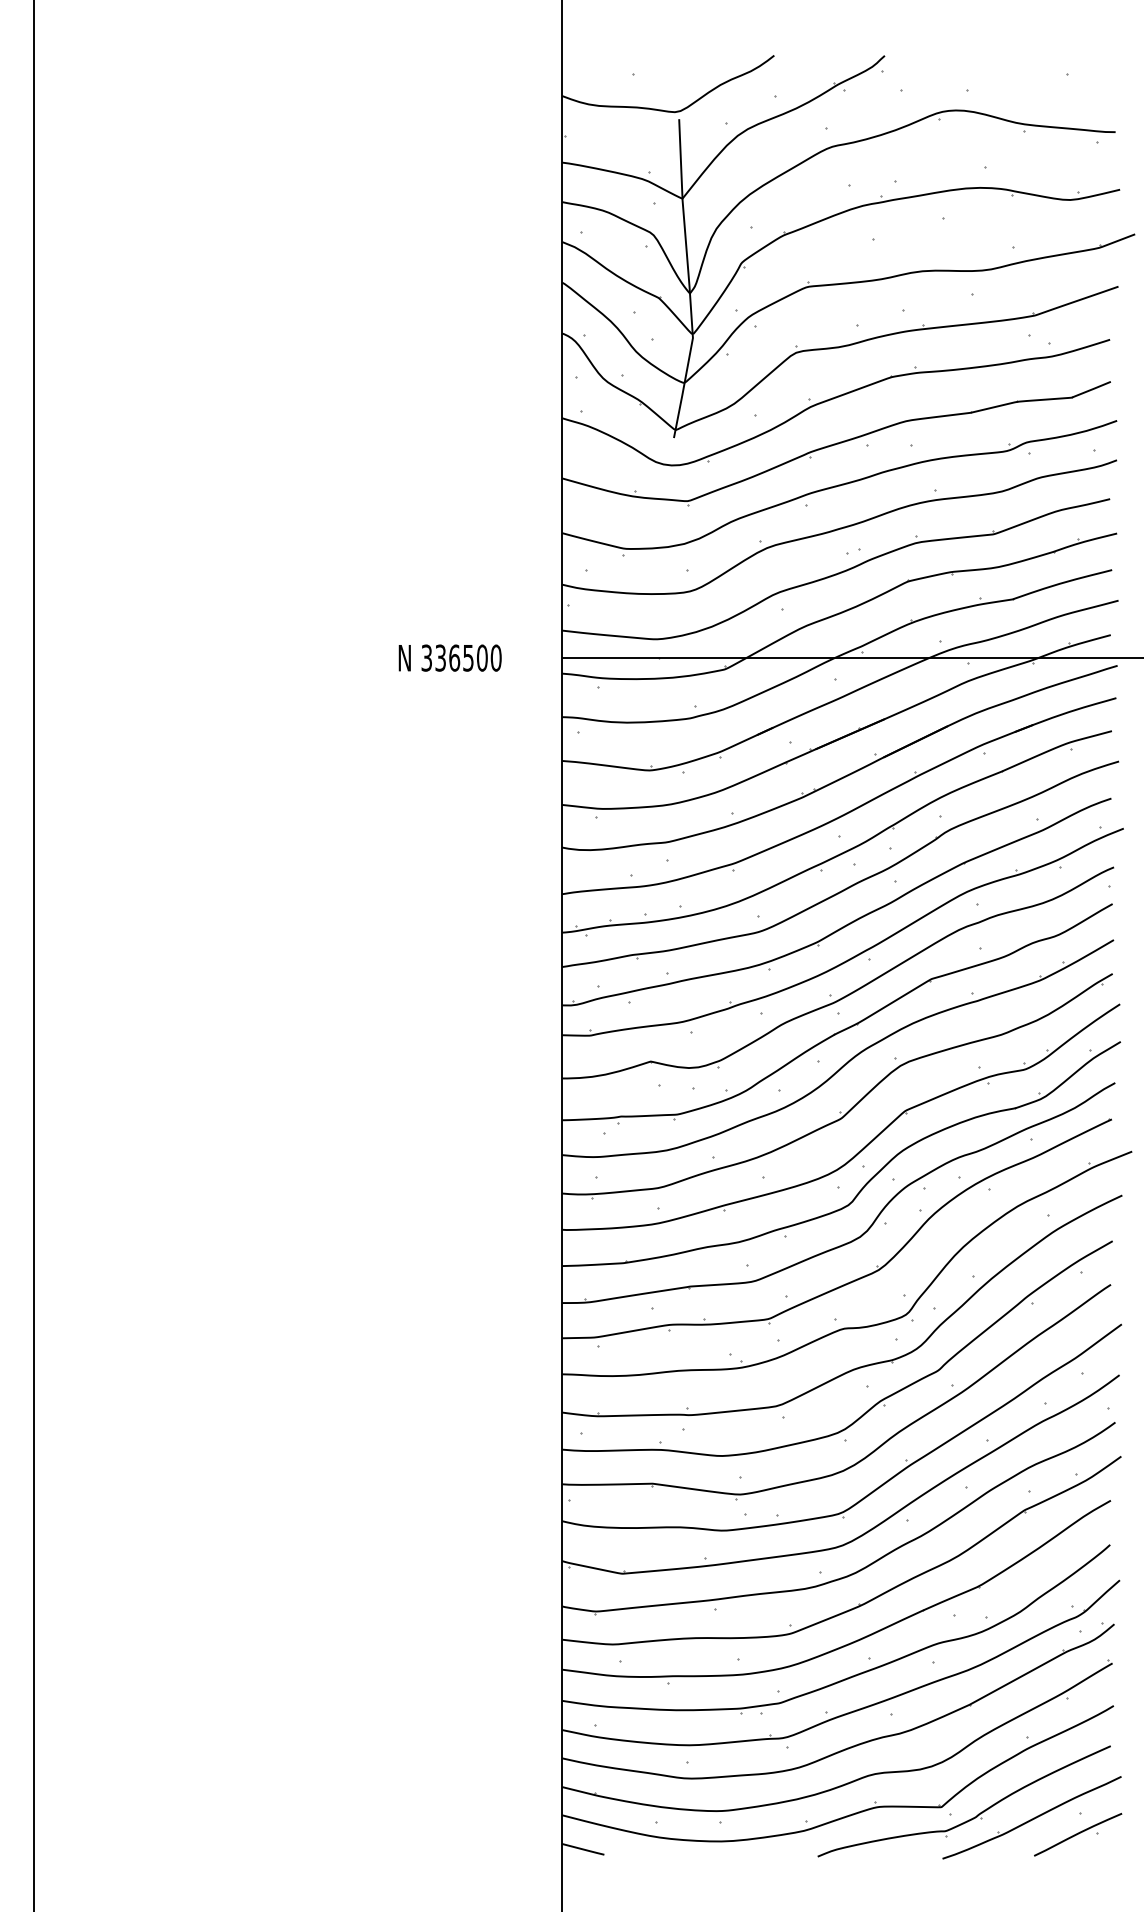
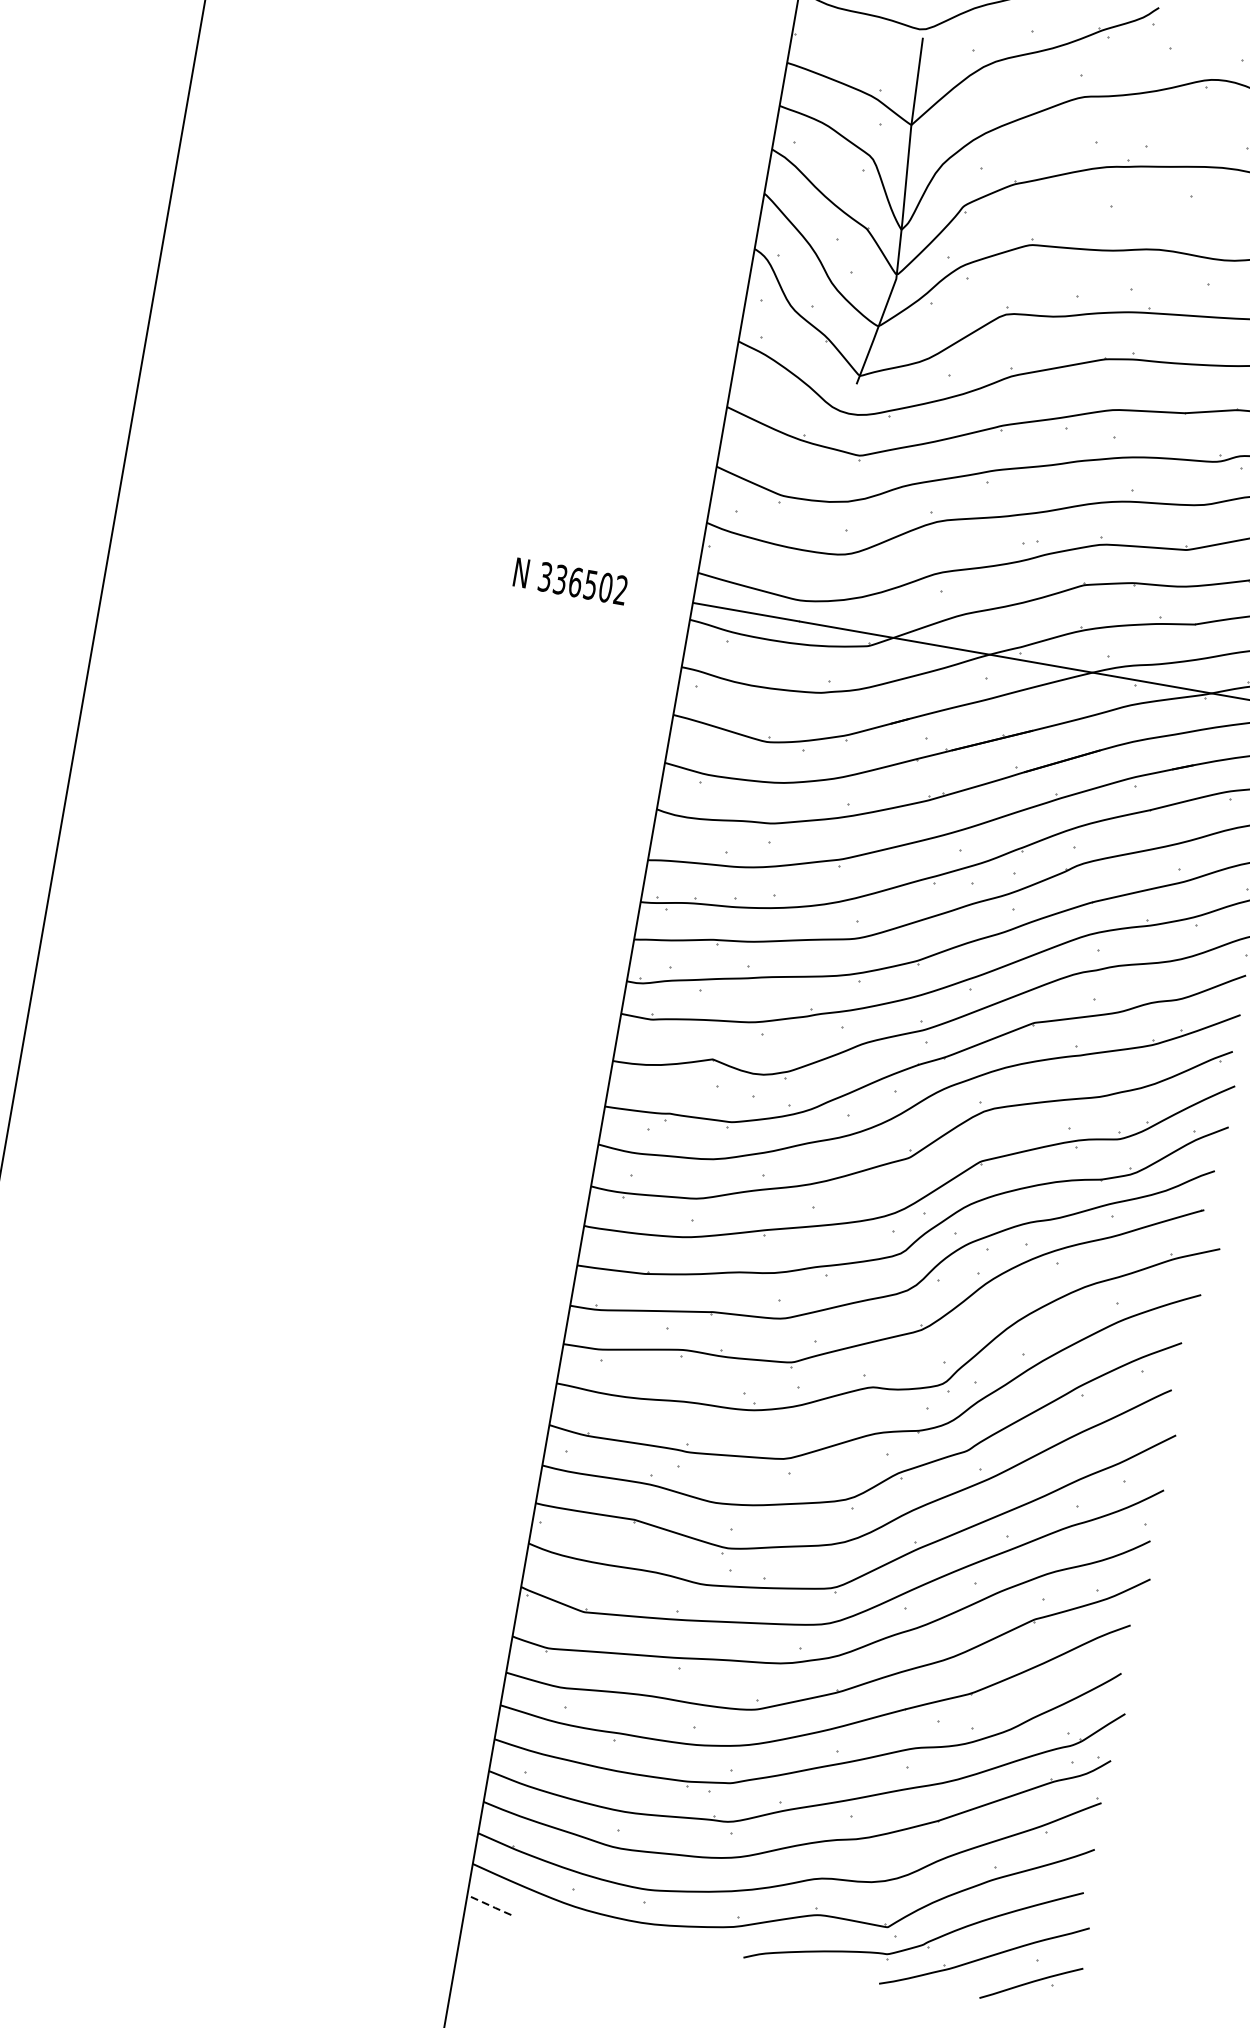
text: (495, 657) -> (620, 589), 336500 -> 336502
line: (584, 1849) -> (490, 1905), solid -> dashed

